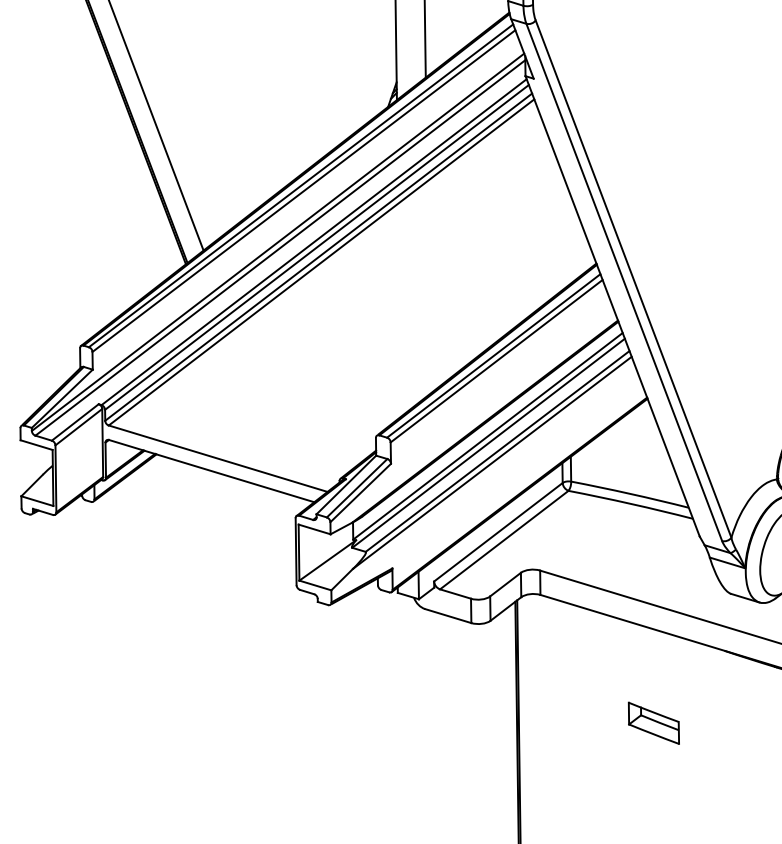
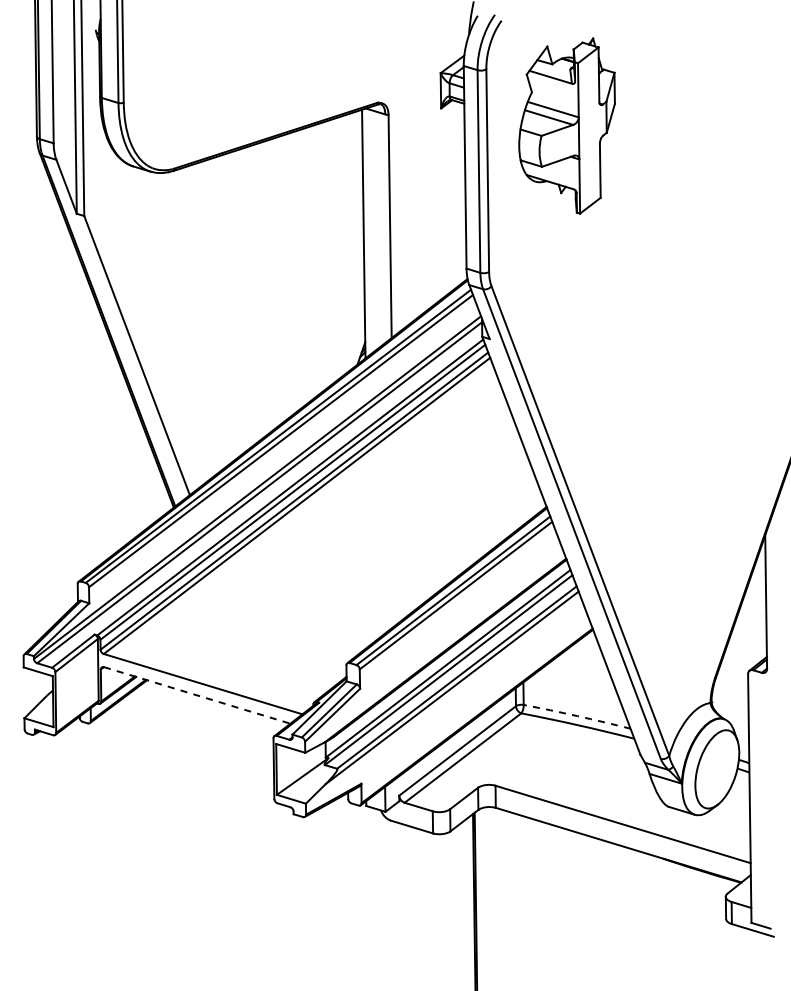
line: (211, 471) -> (197, 695), solid -> dashed
arc: (630, 494) -> (577, 716), solid -> dashed
part: (653, 722) -> (598, 923), removed

